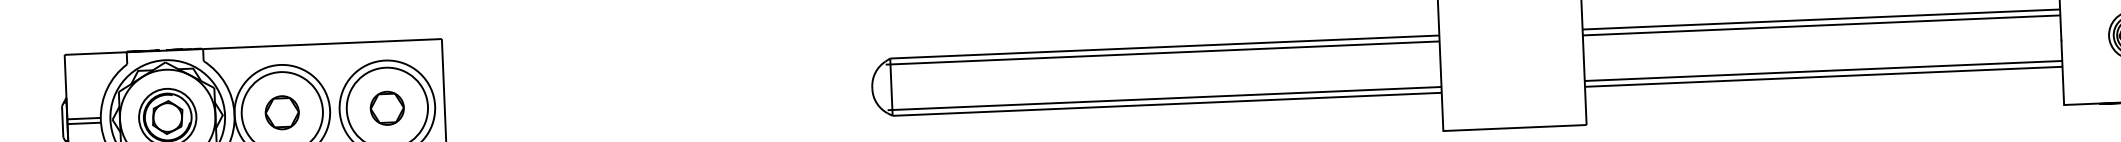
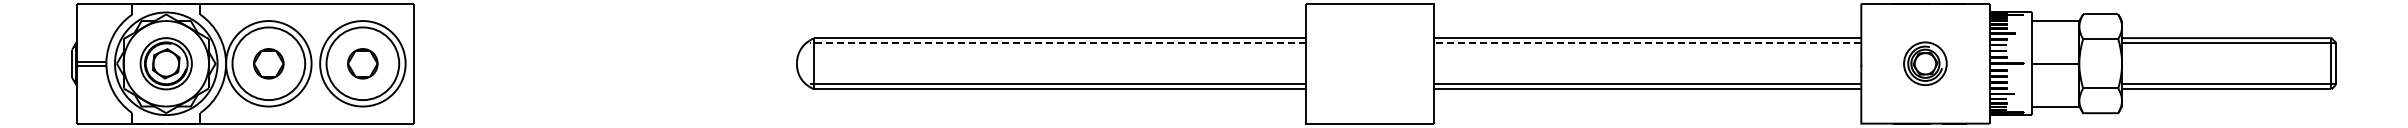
line: (1821, 25) -> (1647, 43), solid -> dashed
line: (1162, 53) -> (1057, 43), solid -> dashed

